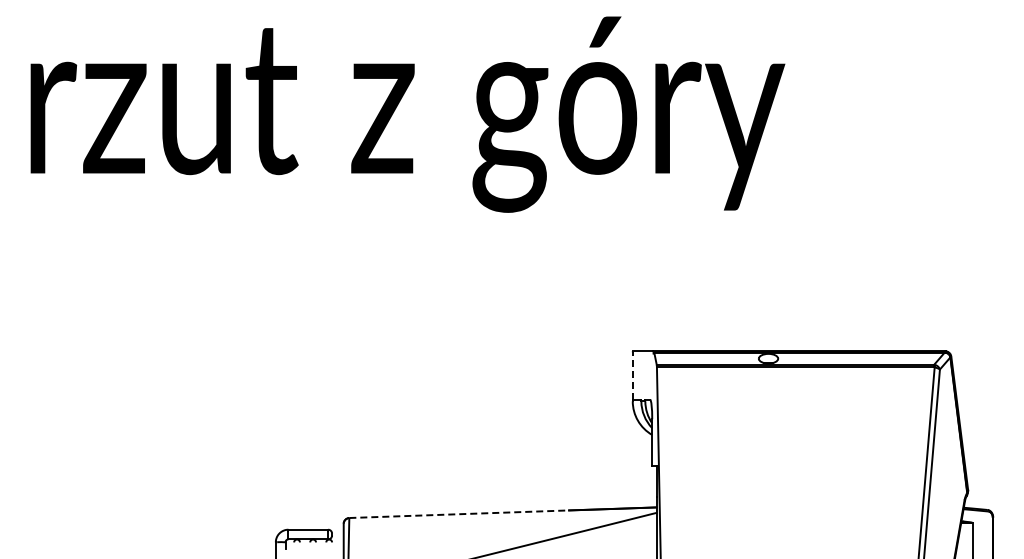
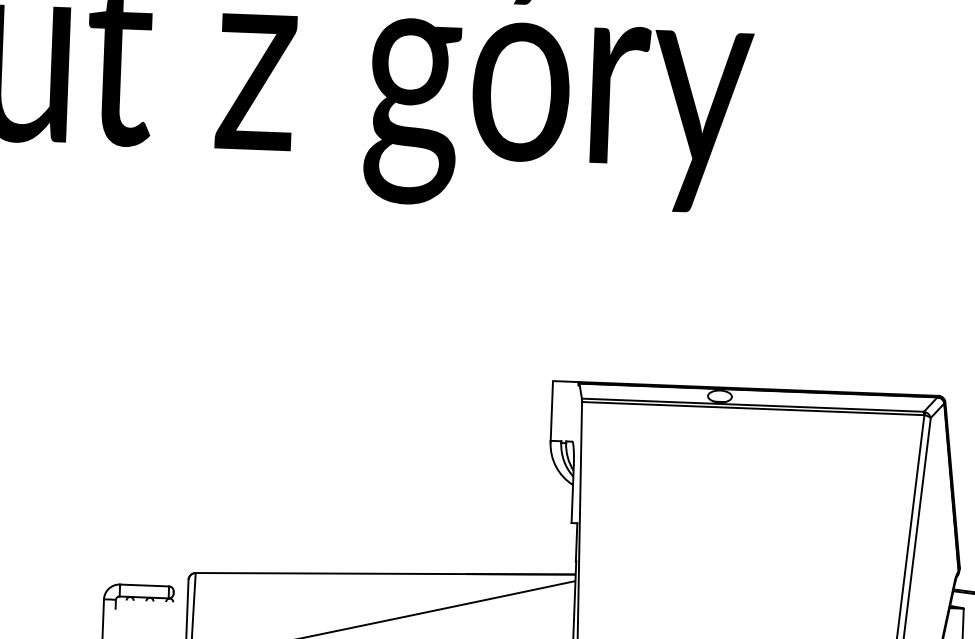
line: (632, 376) -> (551, 411), dashed -> solid
line: (459, 514) -> (331, 573), dashed -> solid

